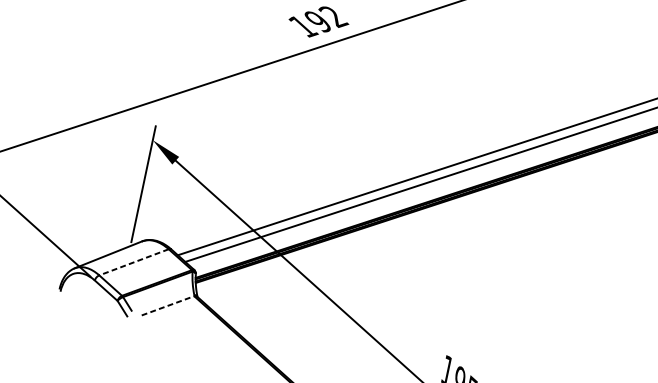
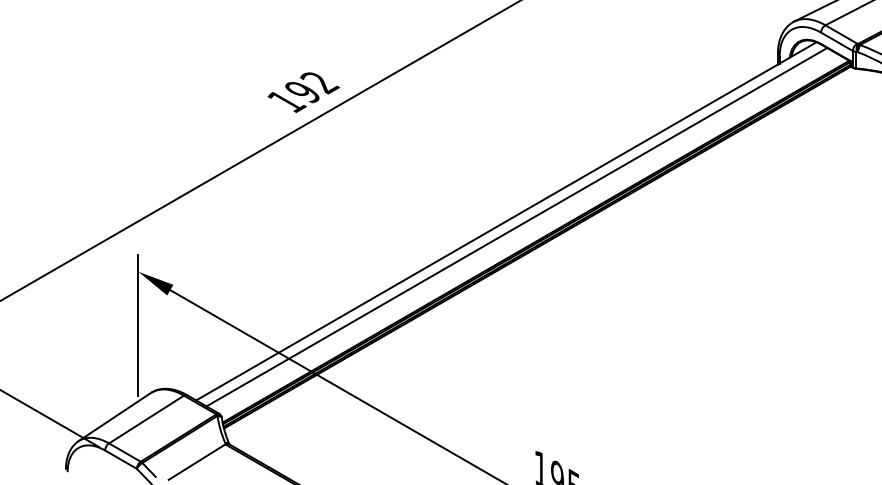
line: (134, 262) -> (146, 419), dashed -> solid
line: (168, 306) -> (197, 462), dashed -> solid

